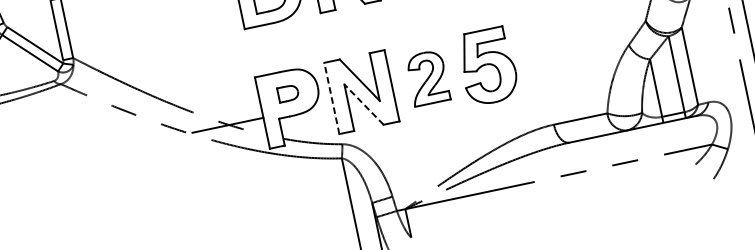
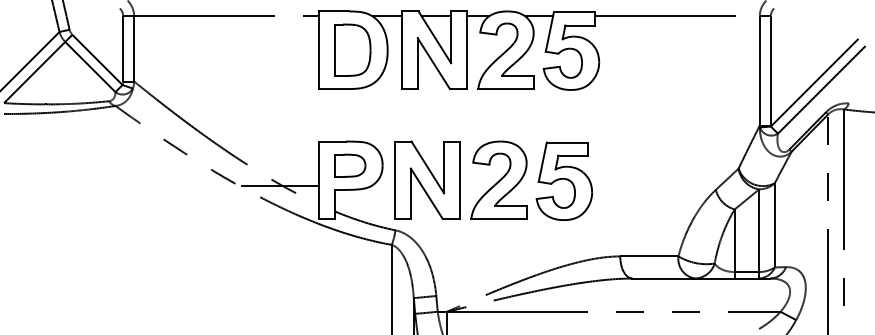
part: (427, 77) -> (498, 179), size x1.43
part: (288, 93) -> (350, 165), size x1.43
line: (331, 98) -> (394, 180), dashed -> solid
line: (363, 104) -> (426, 193), dashed -> solid

